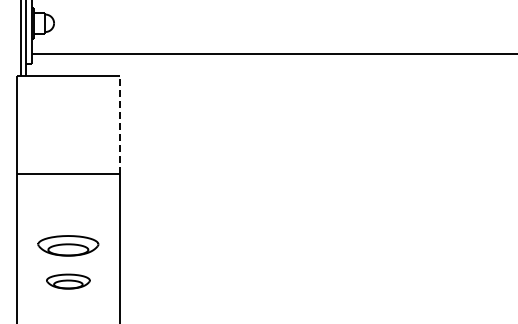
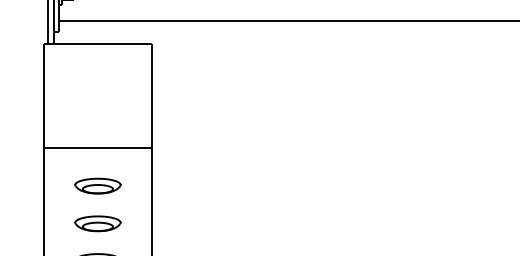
line: (119, 124) -> (151, 95), dashed -> solid
part: (68, 210) -> (98, 186), added
part: (68, 245) -> (98, 223), size x0.71

